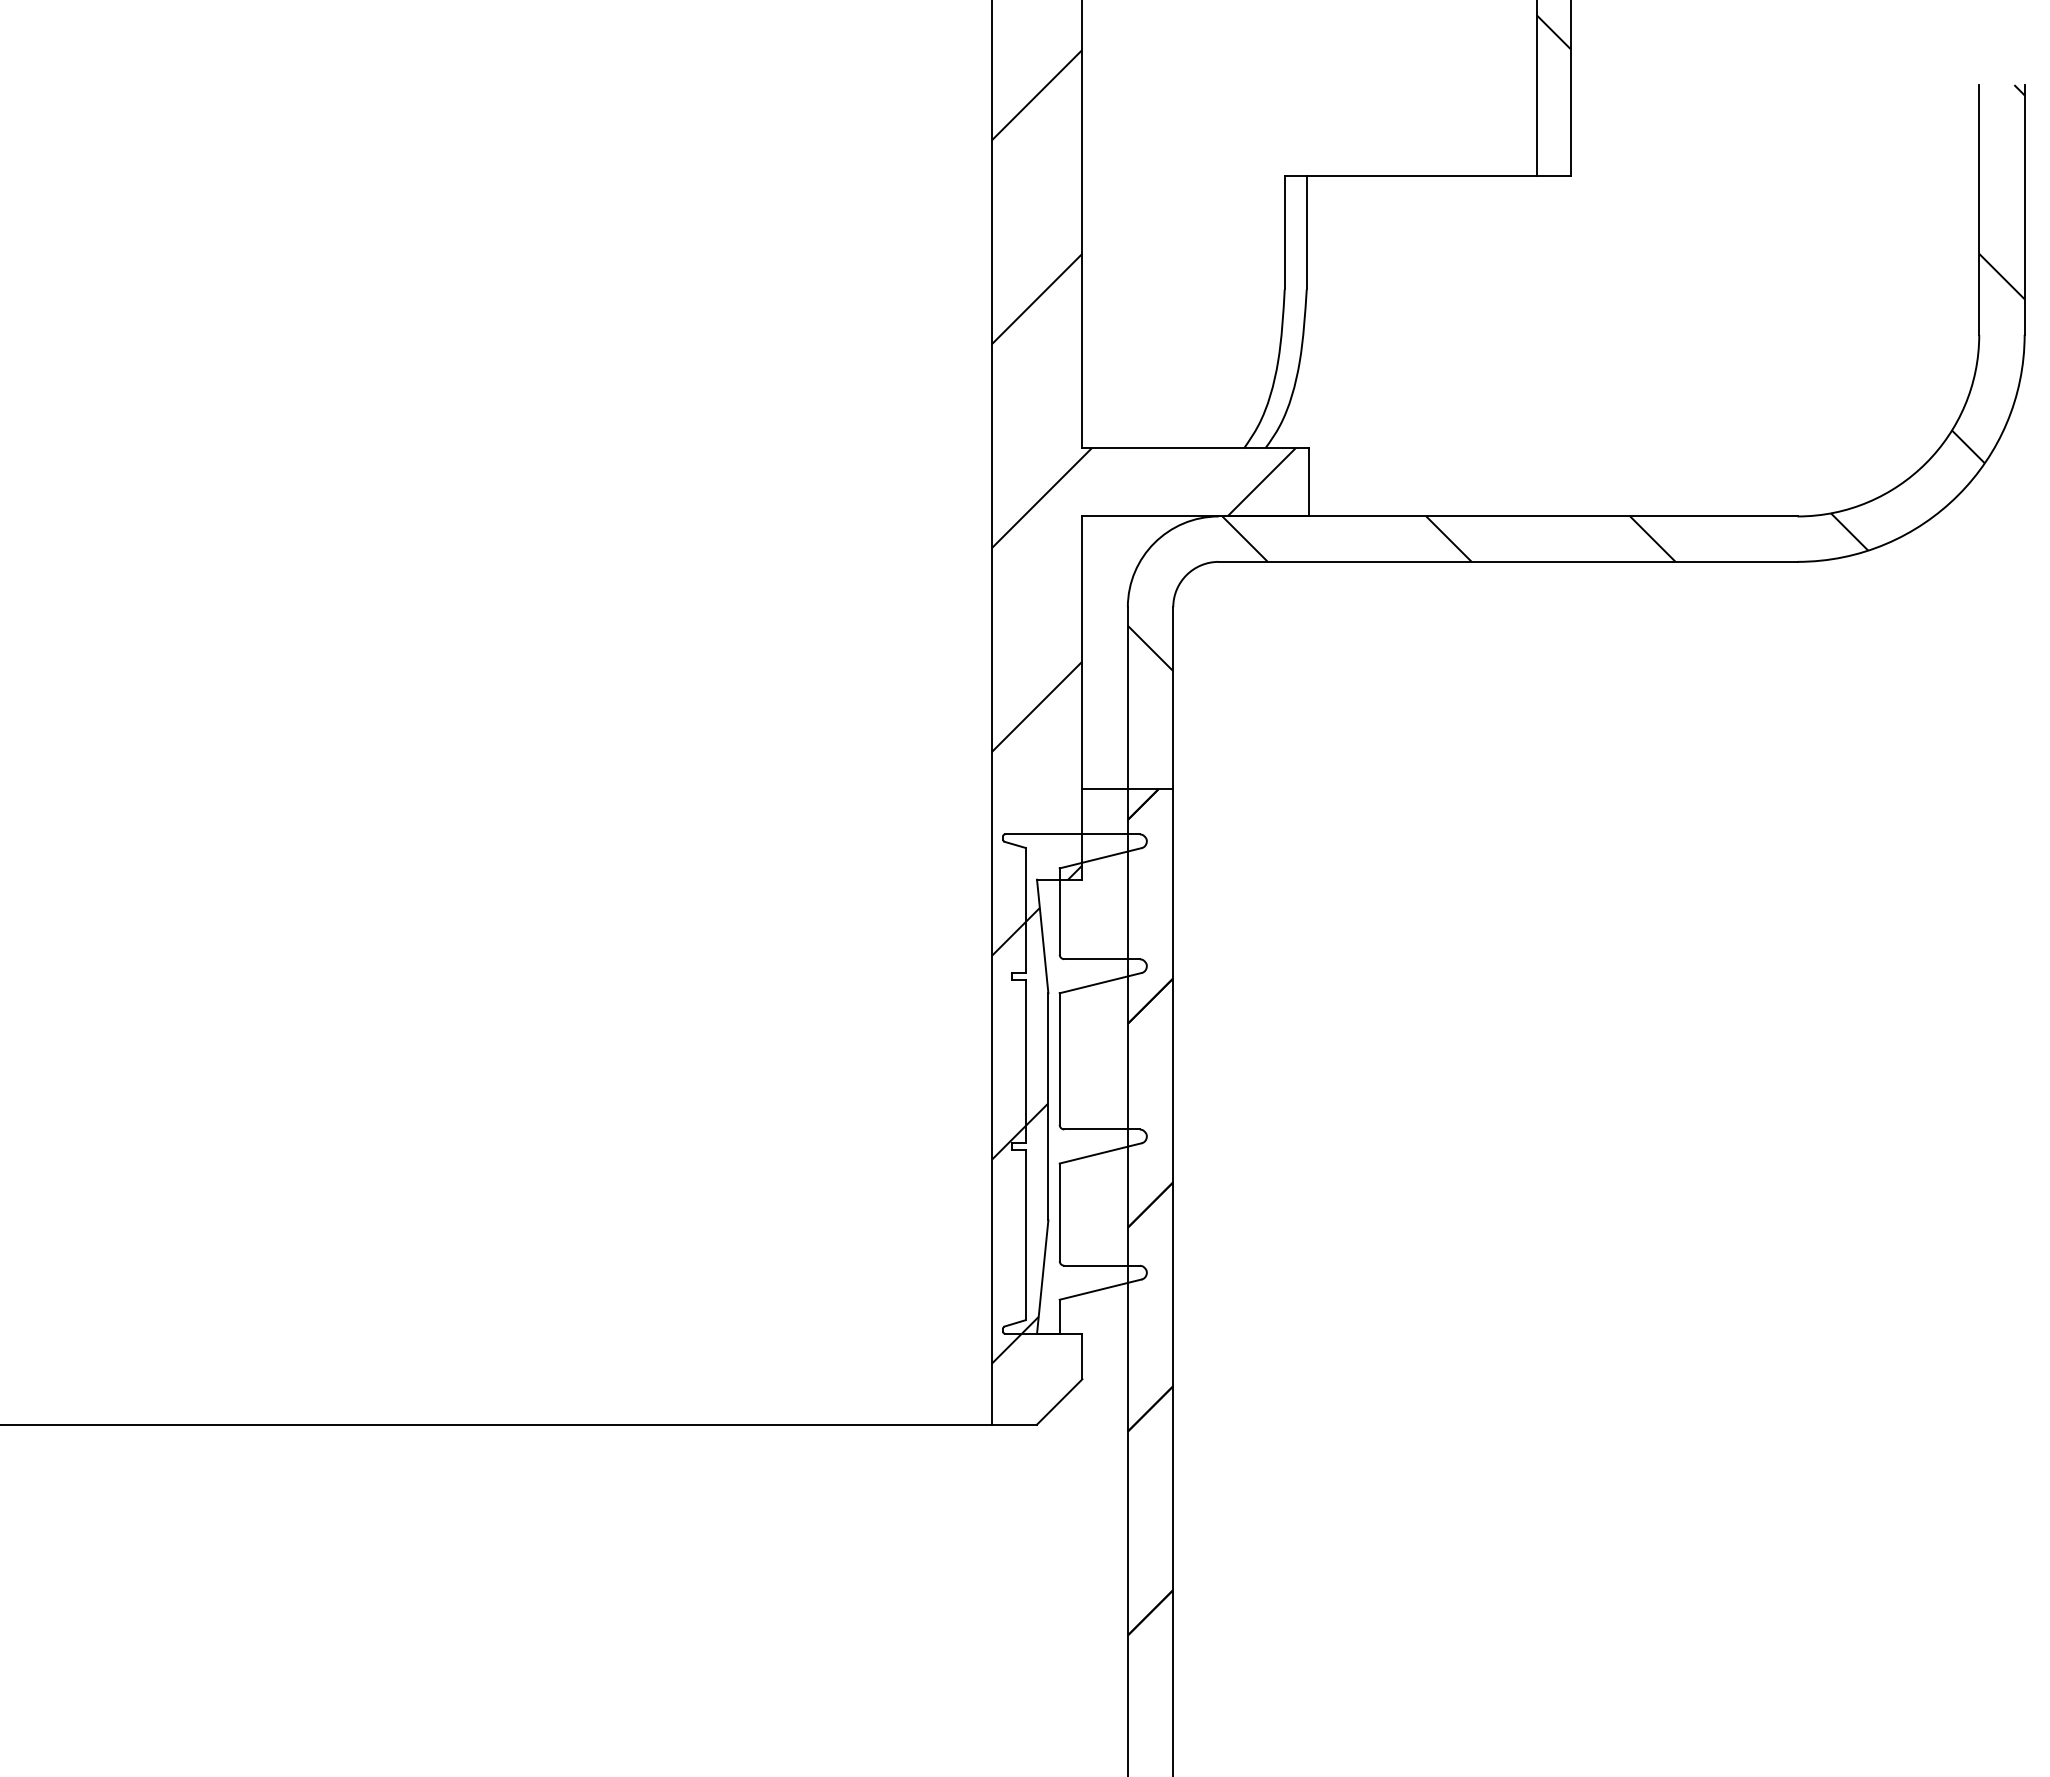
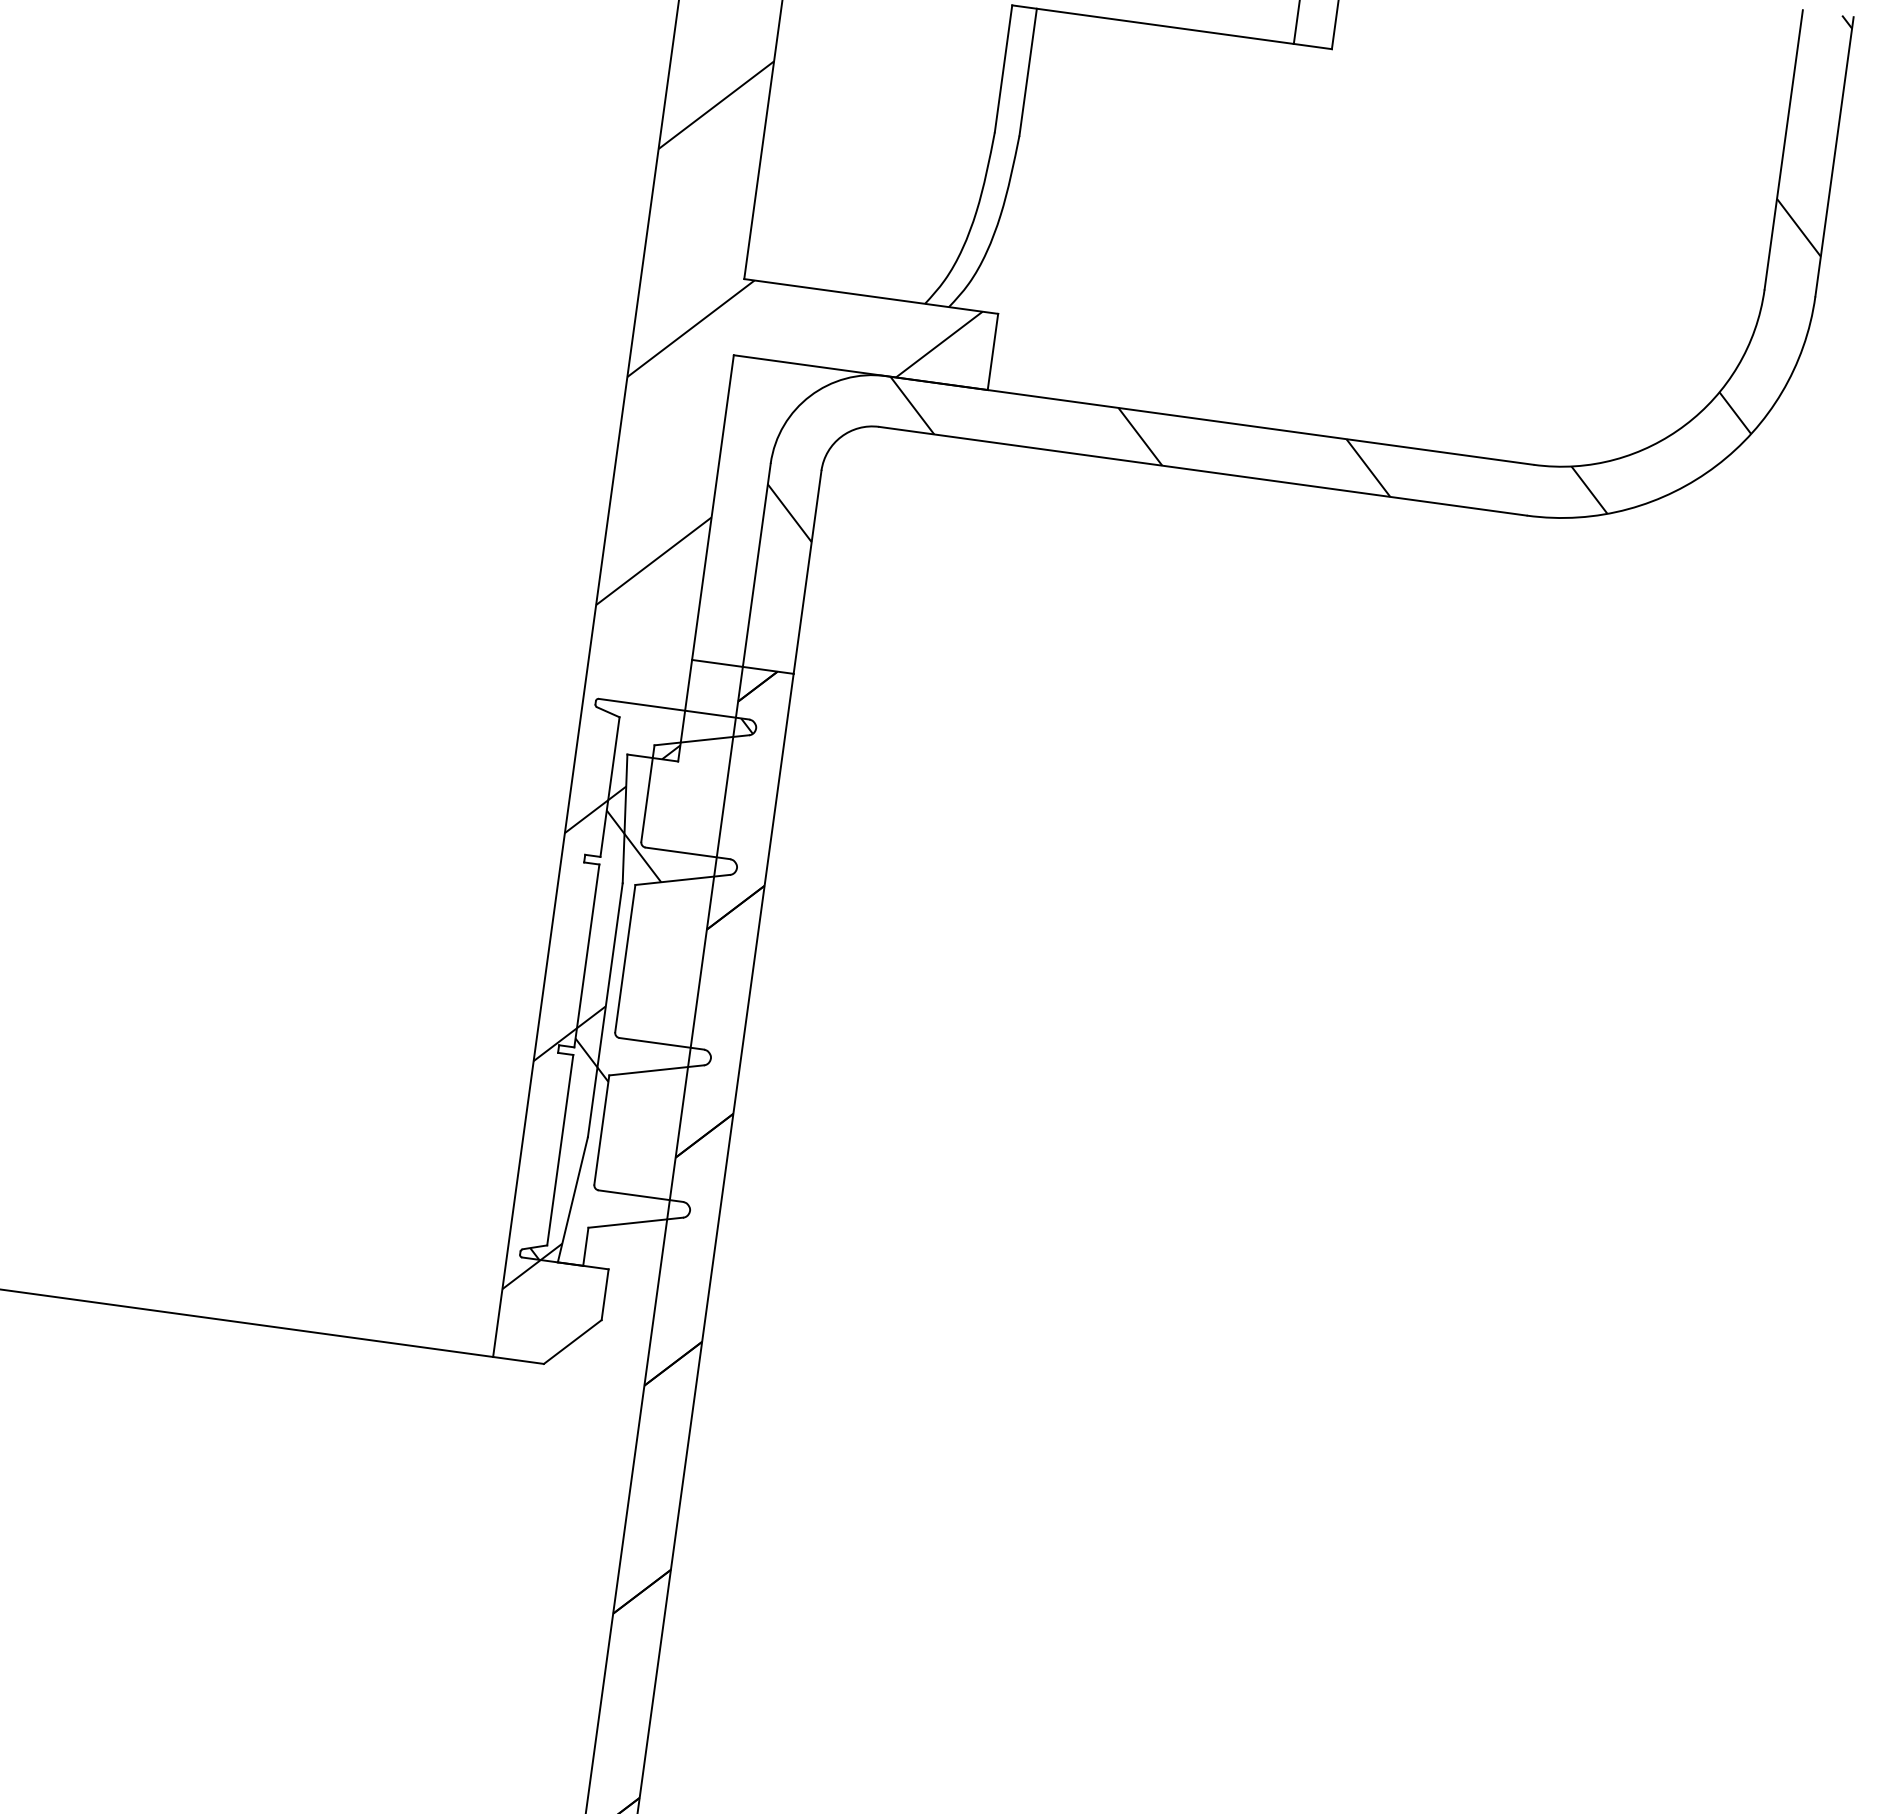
hatch: (1077, 1083) -> (641, 988), added

